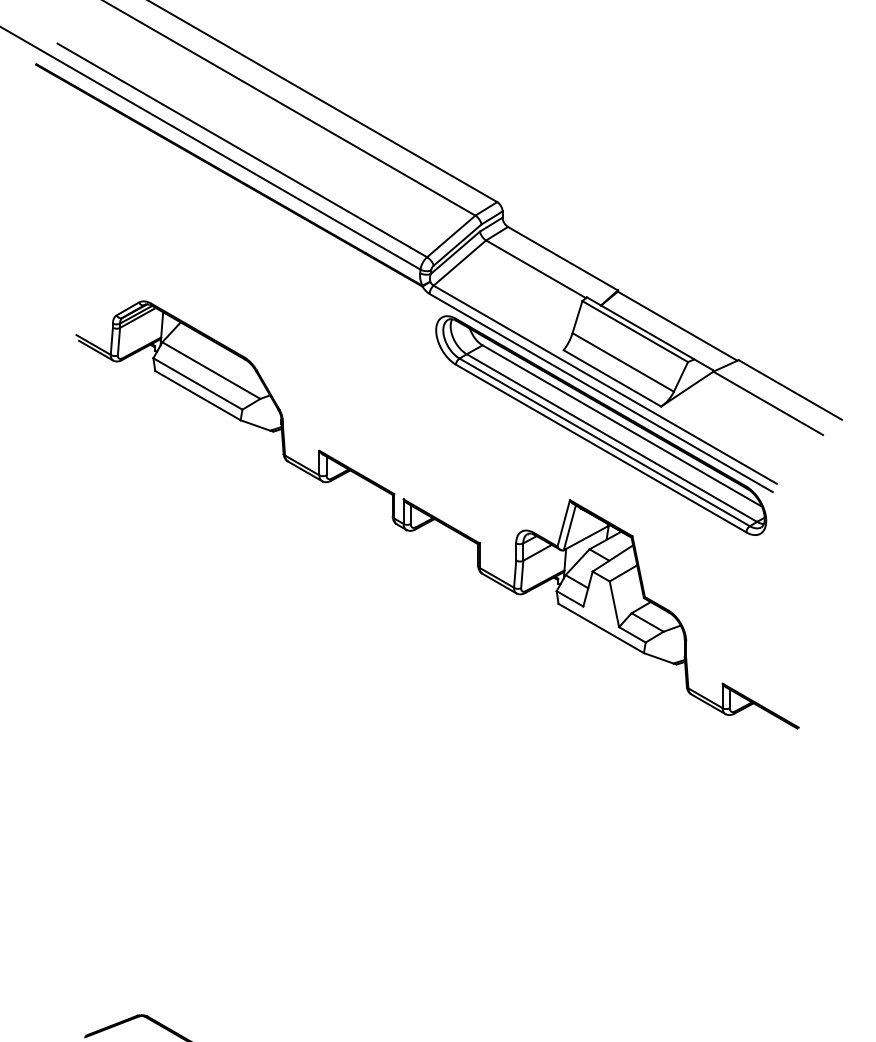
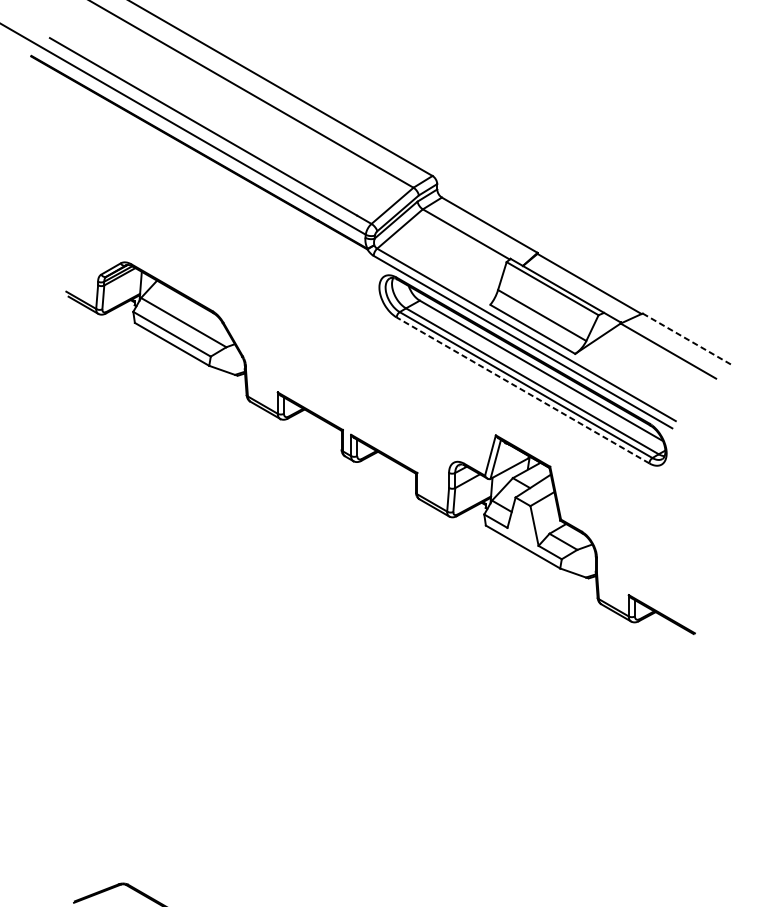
line: (790, 389) -> (687, 339), solid -> dashed
line: (601, 448) -> (523, 390), solid -> dashed

